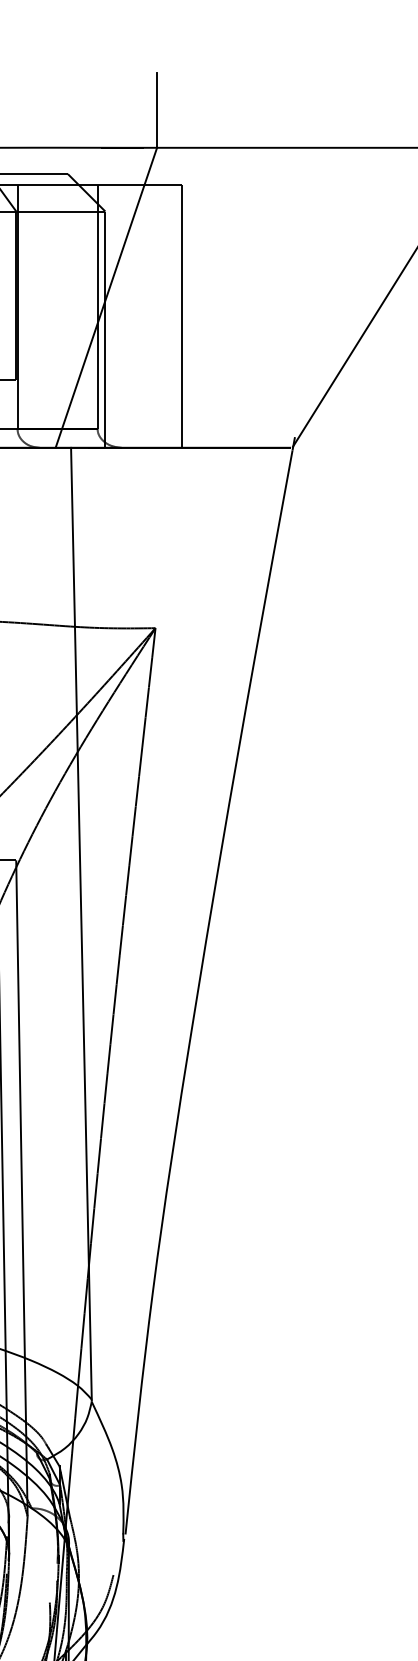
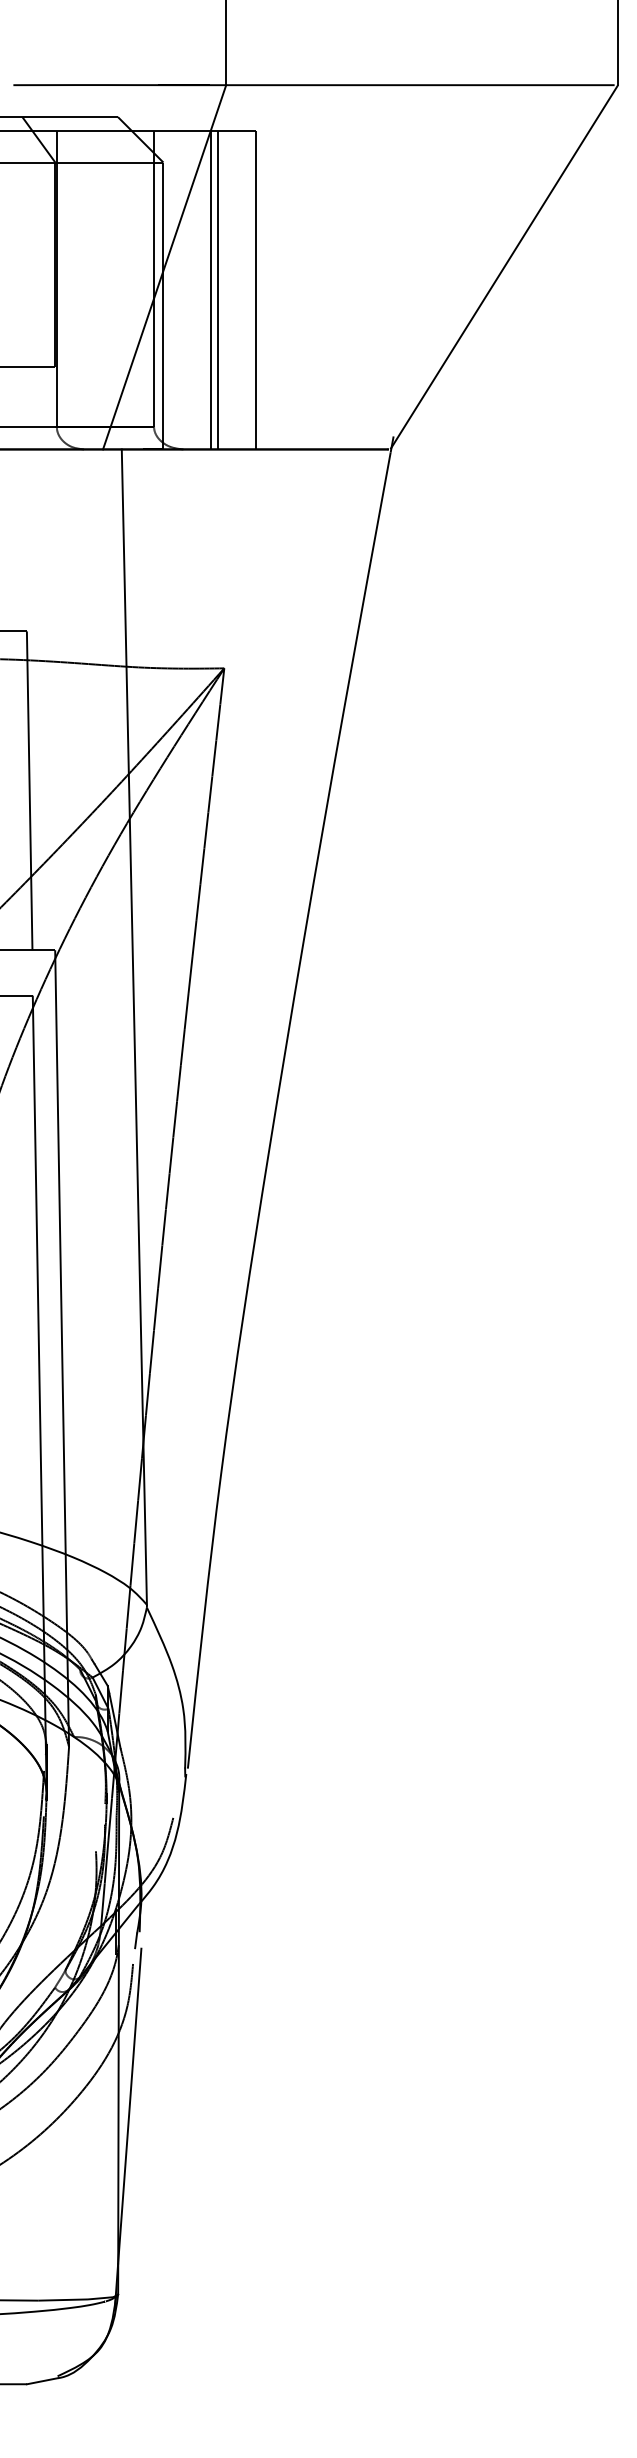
line: (144, 316) -> (210, 289), added
line: (150, 316) -> (218, 289), added

